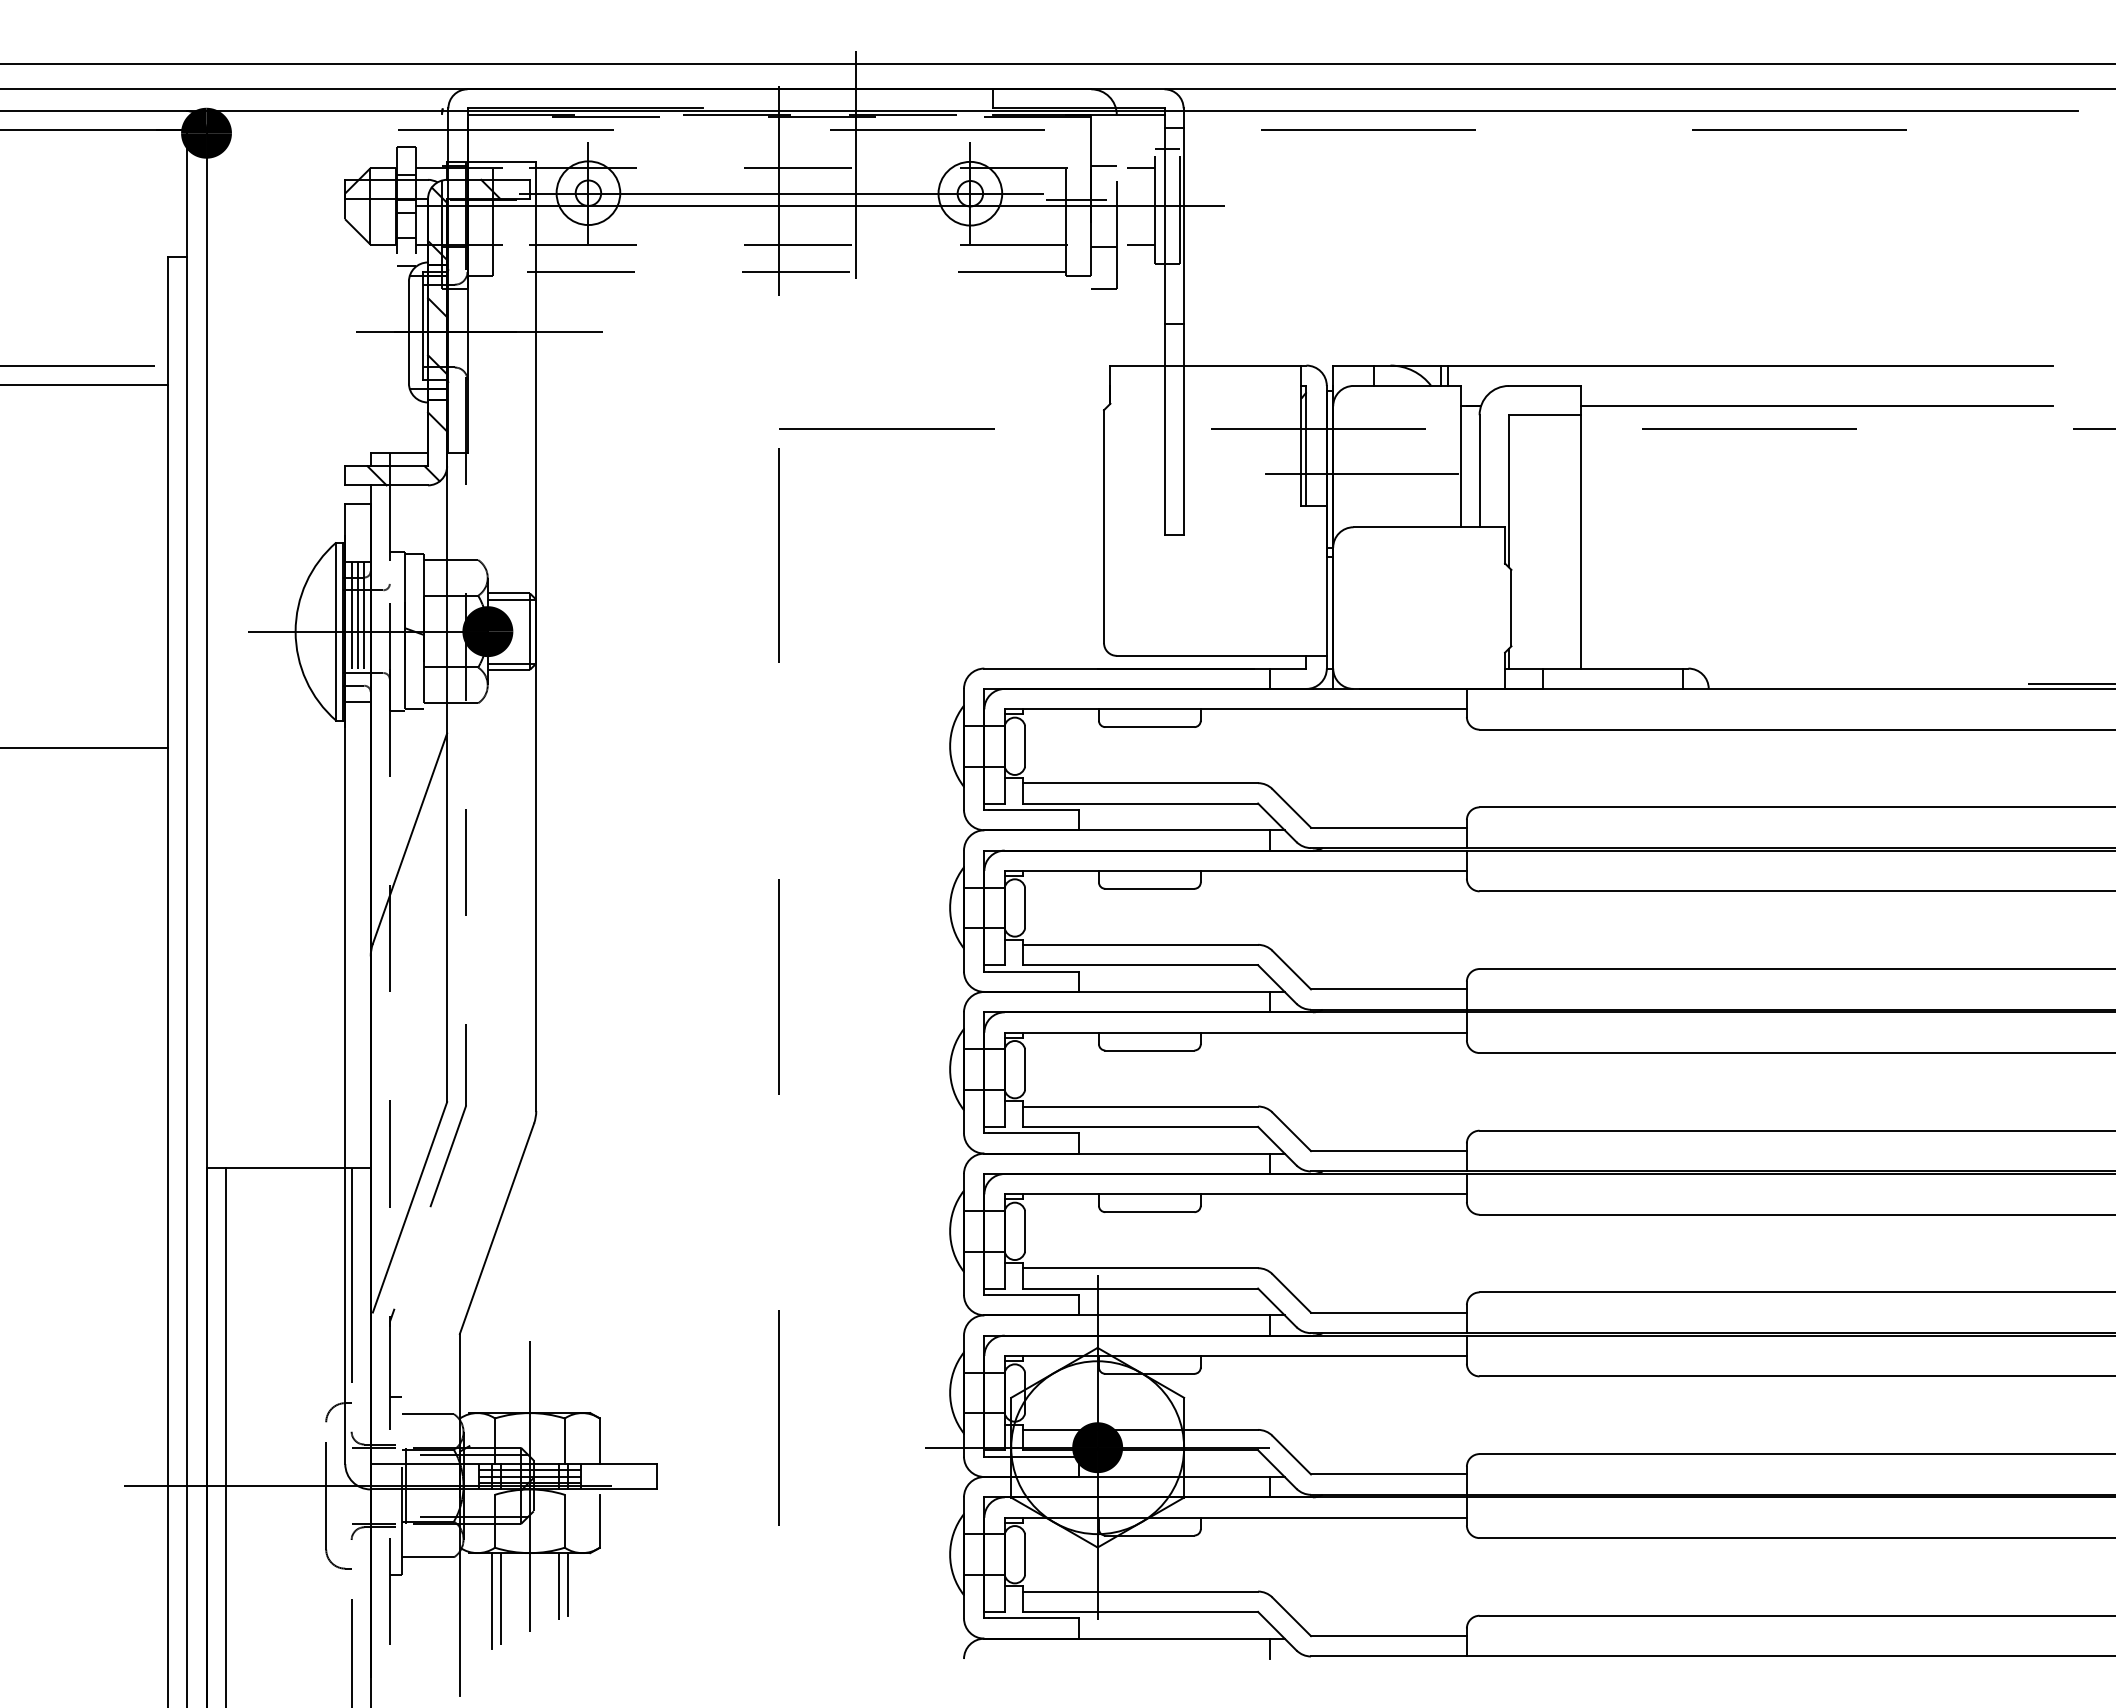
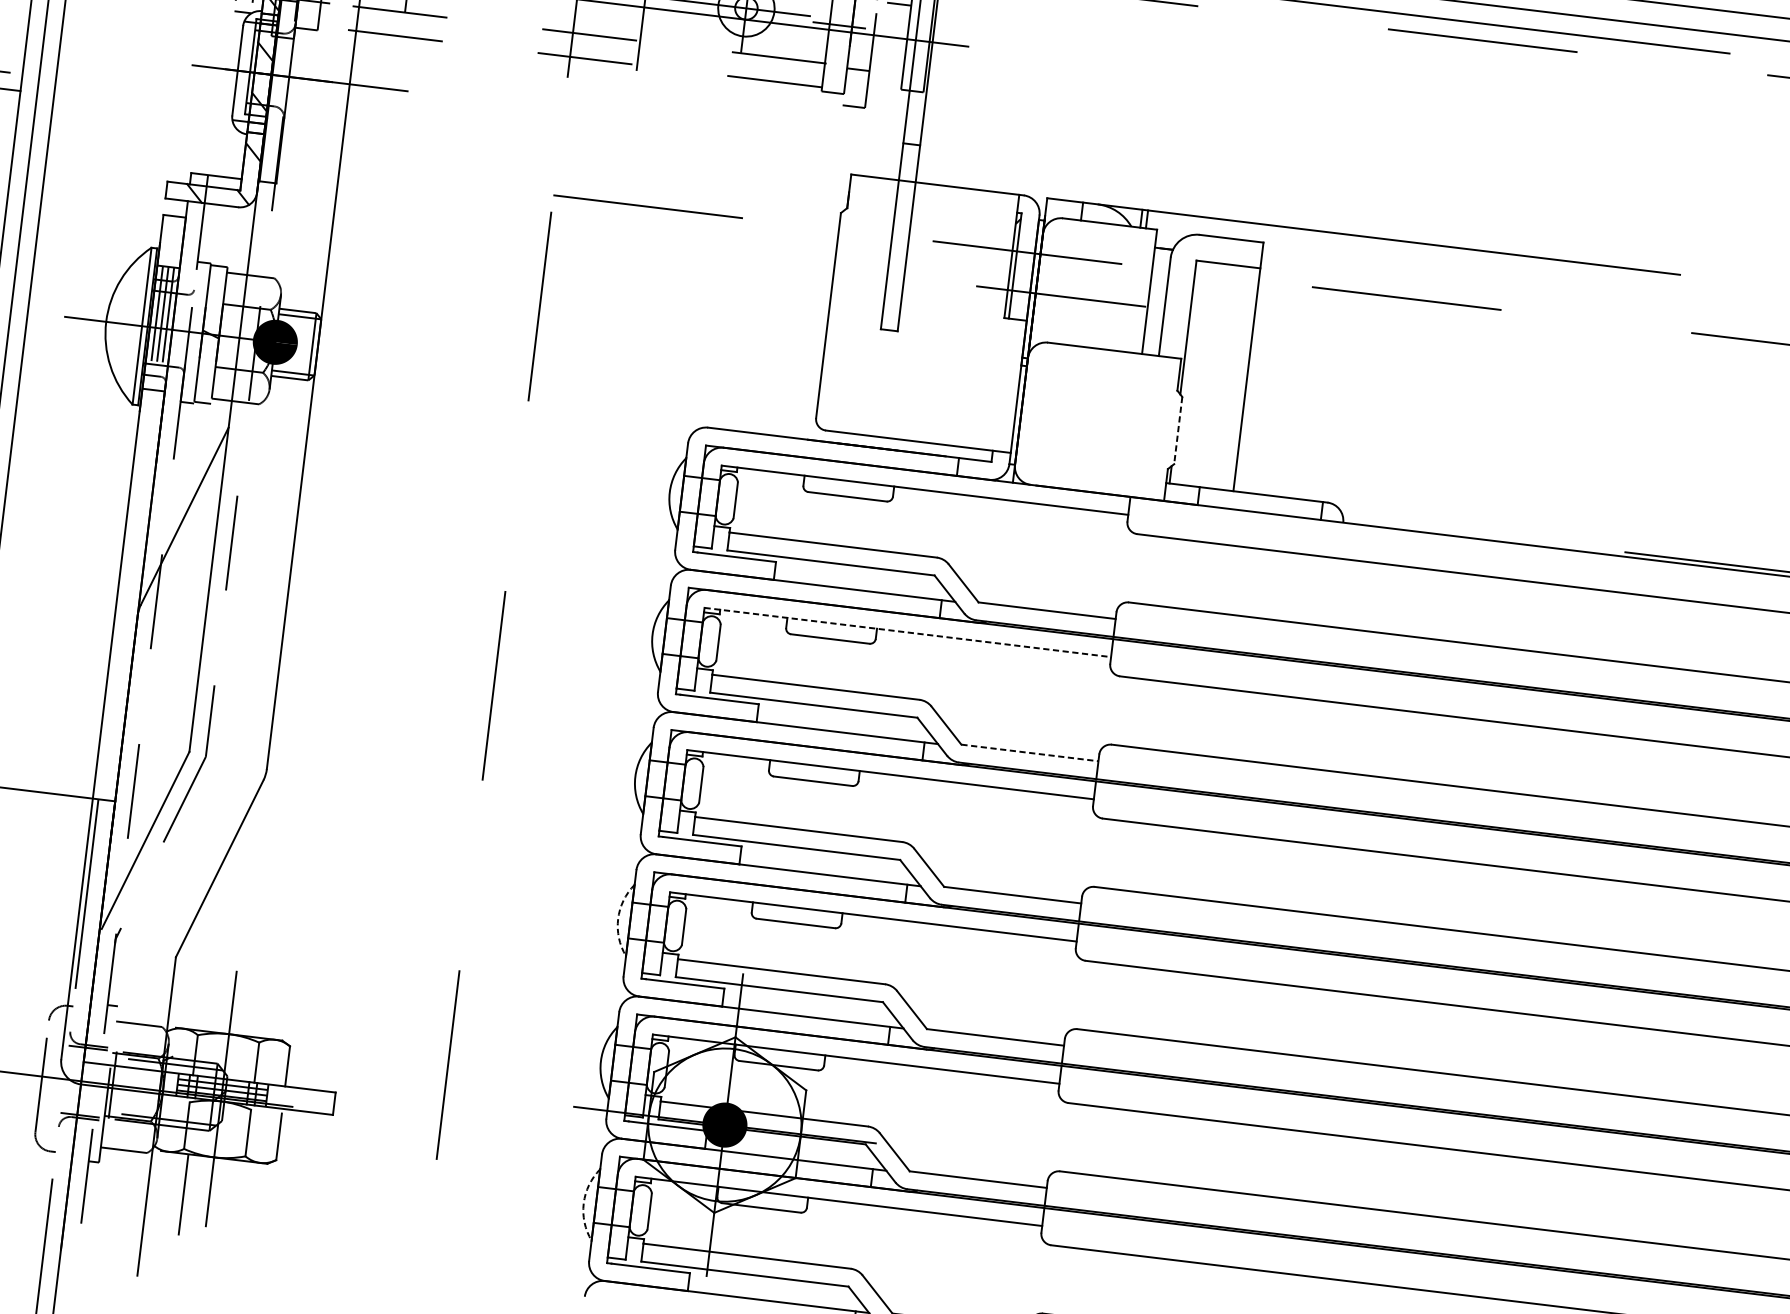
line: (1140, 244) -> (890, 71), removed
line: (1816, 406) -> (1468, 285), removed
line: (1511, 608) -> (1178, 430), solid -> dashed
line: (1236, 871) -> (908, 633), solid -> dashed
line: (1388, 989) -> (1029, 752), solid -> dashed
arc: (950, 1231) -> (618, 919), solid -> dashed
arc: (950, 1554) -> (584, 1203), solid -> dashed
line: (568, 1584) -> (244, 1189), removed
line: (559, 1586) -> (236, 1189), removed
line: (491, 1601) -> (175, 1195), removed

